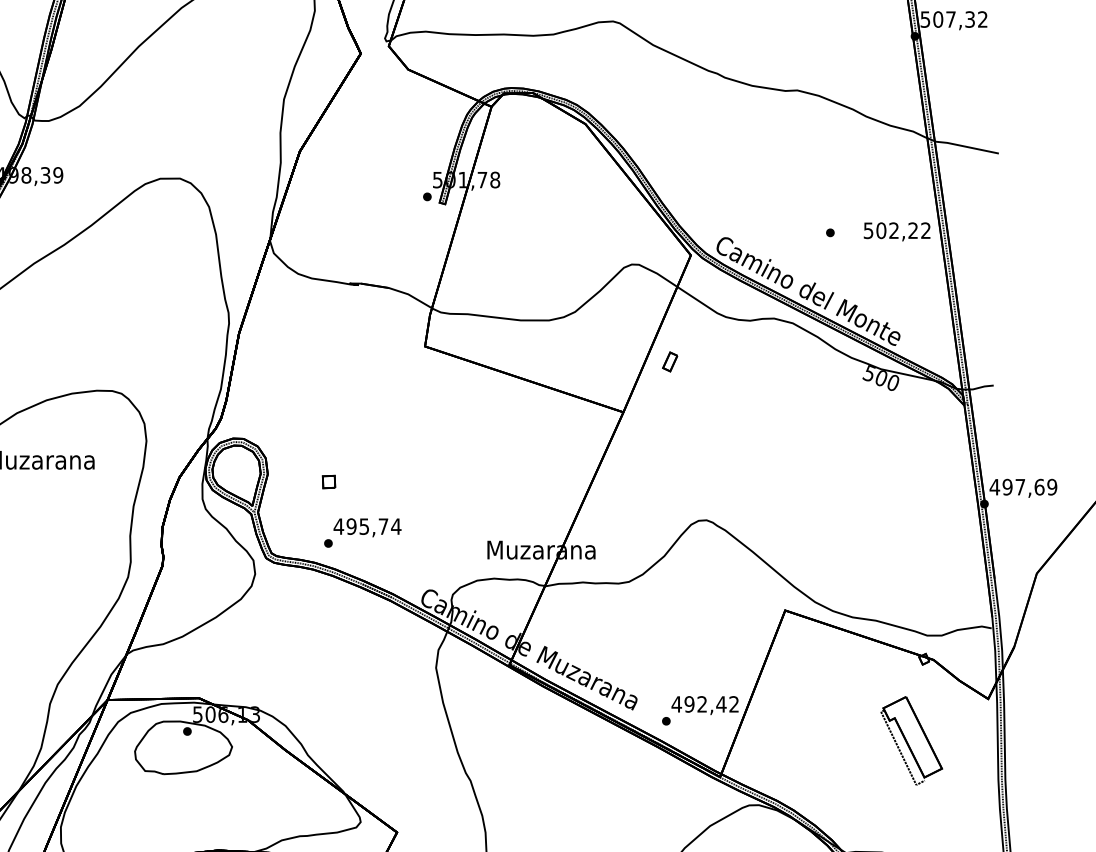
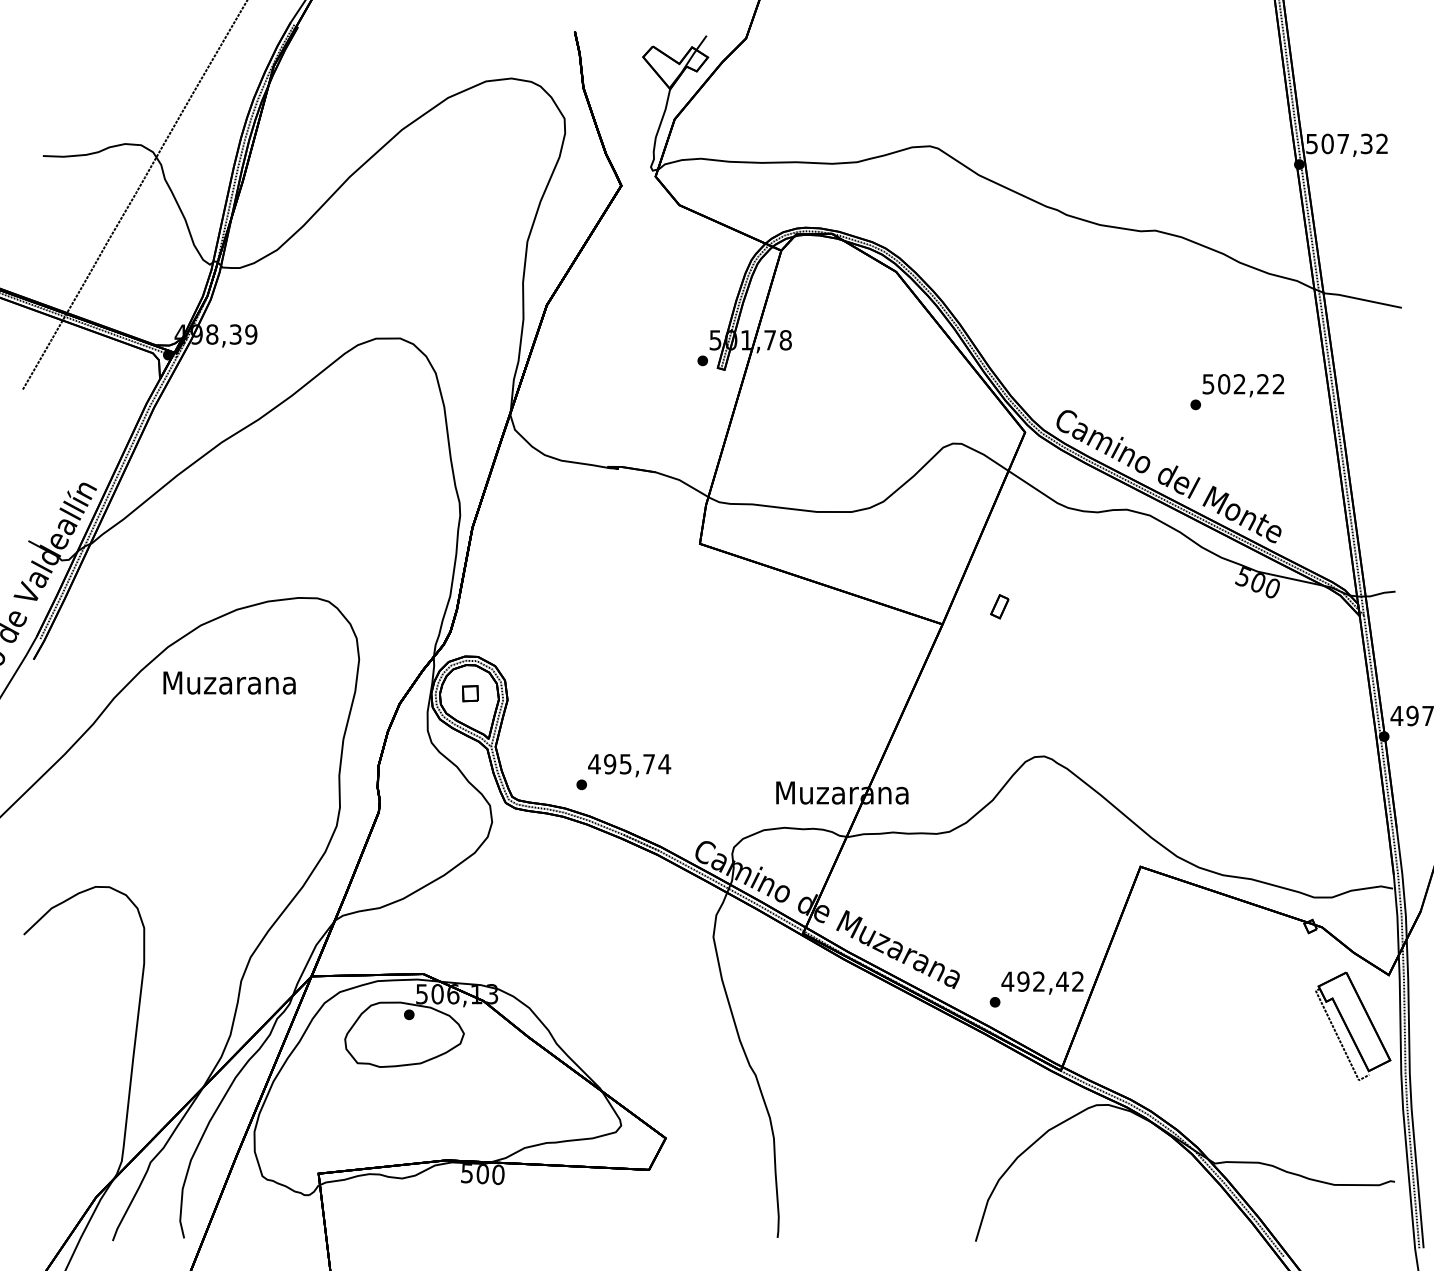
text: (897, 231) -> (1243, 385), moved
part: (669, 361) -> (999, 606), moved
part: (329, 481) -> (470, 693), moved
part: (911, 740) -> (1353, 1025), moved

